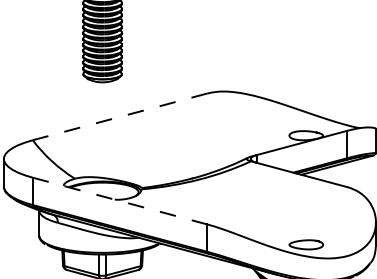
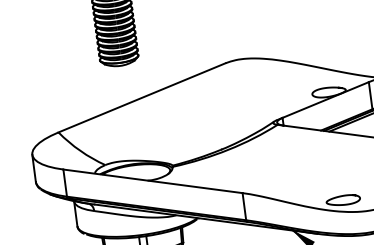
line: (119, 117) -> (141, 98), dashed -> solid
line: (120, 201) -> (153, 181), dashed -> solid

